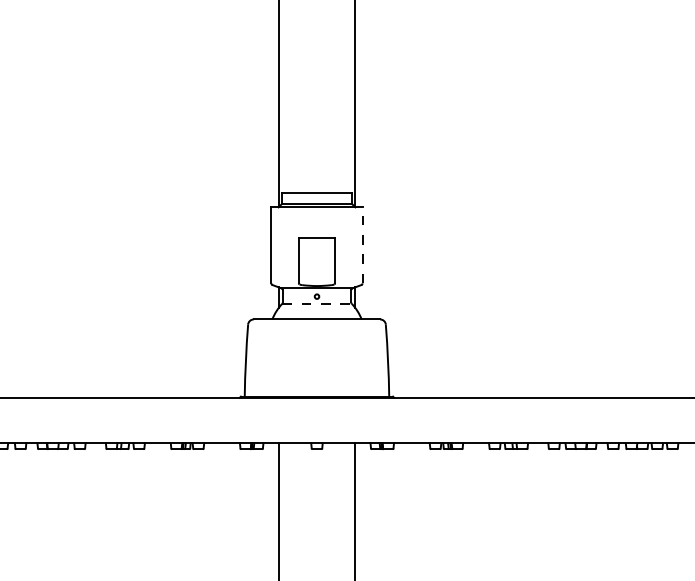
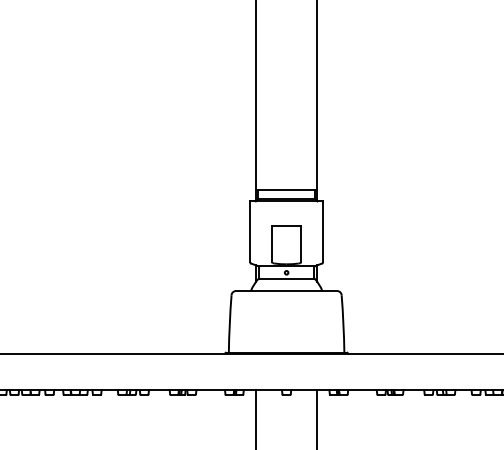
line: (362, 244) -> (323, 231), dashed -> solid
line: (316, 303) -> (286, 278), dashed -> solid

